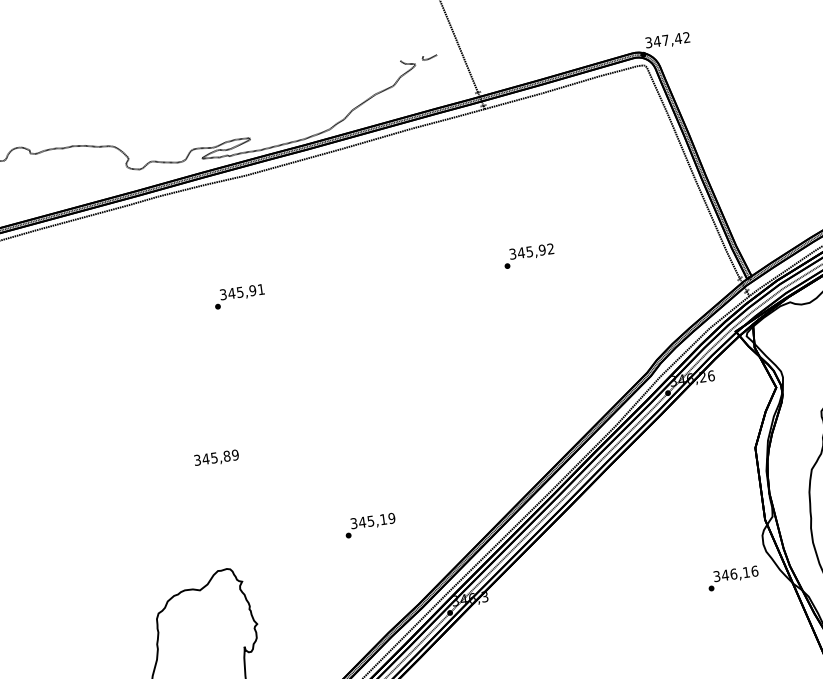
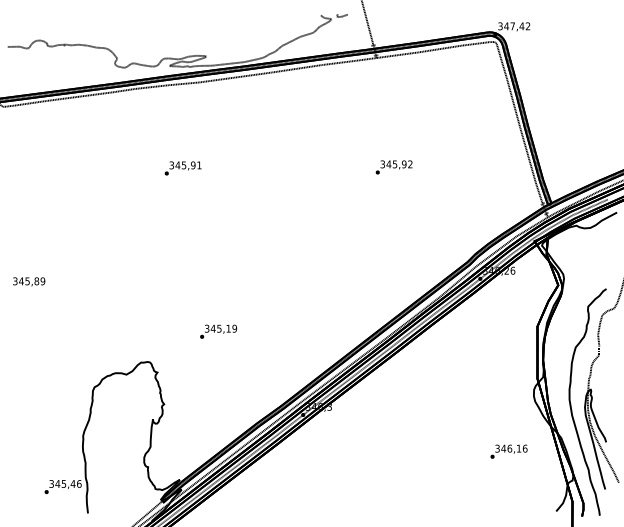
text: (217, 457) -> (29, 281), moved
text: (370, 525) -> (218, 331), moved
text: (732, 578) -> (508, 451), moved

